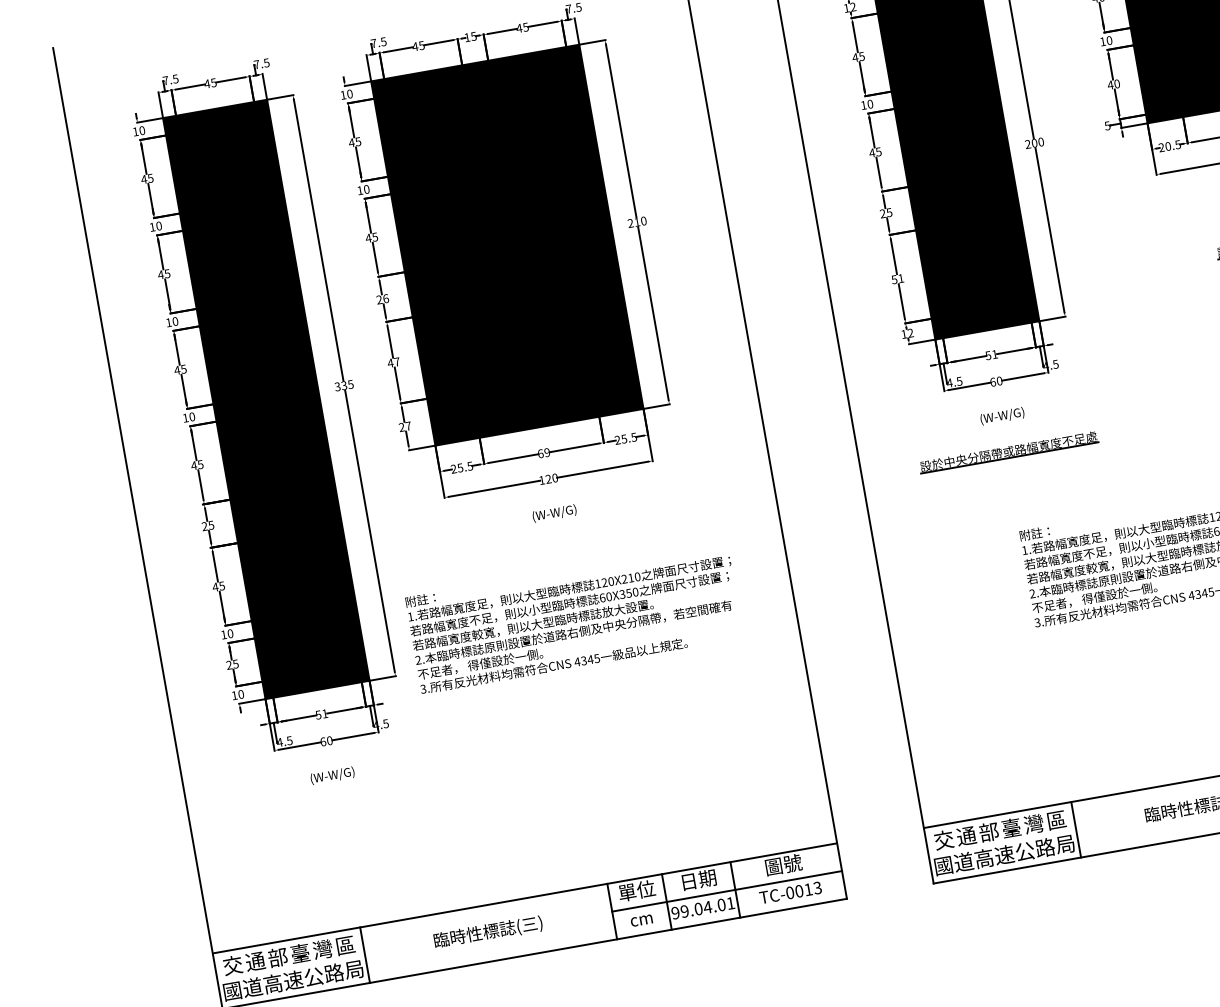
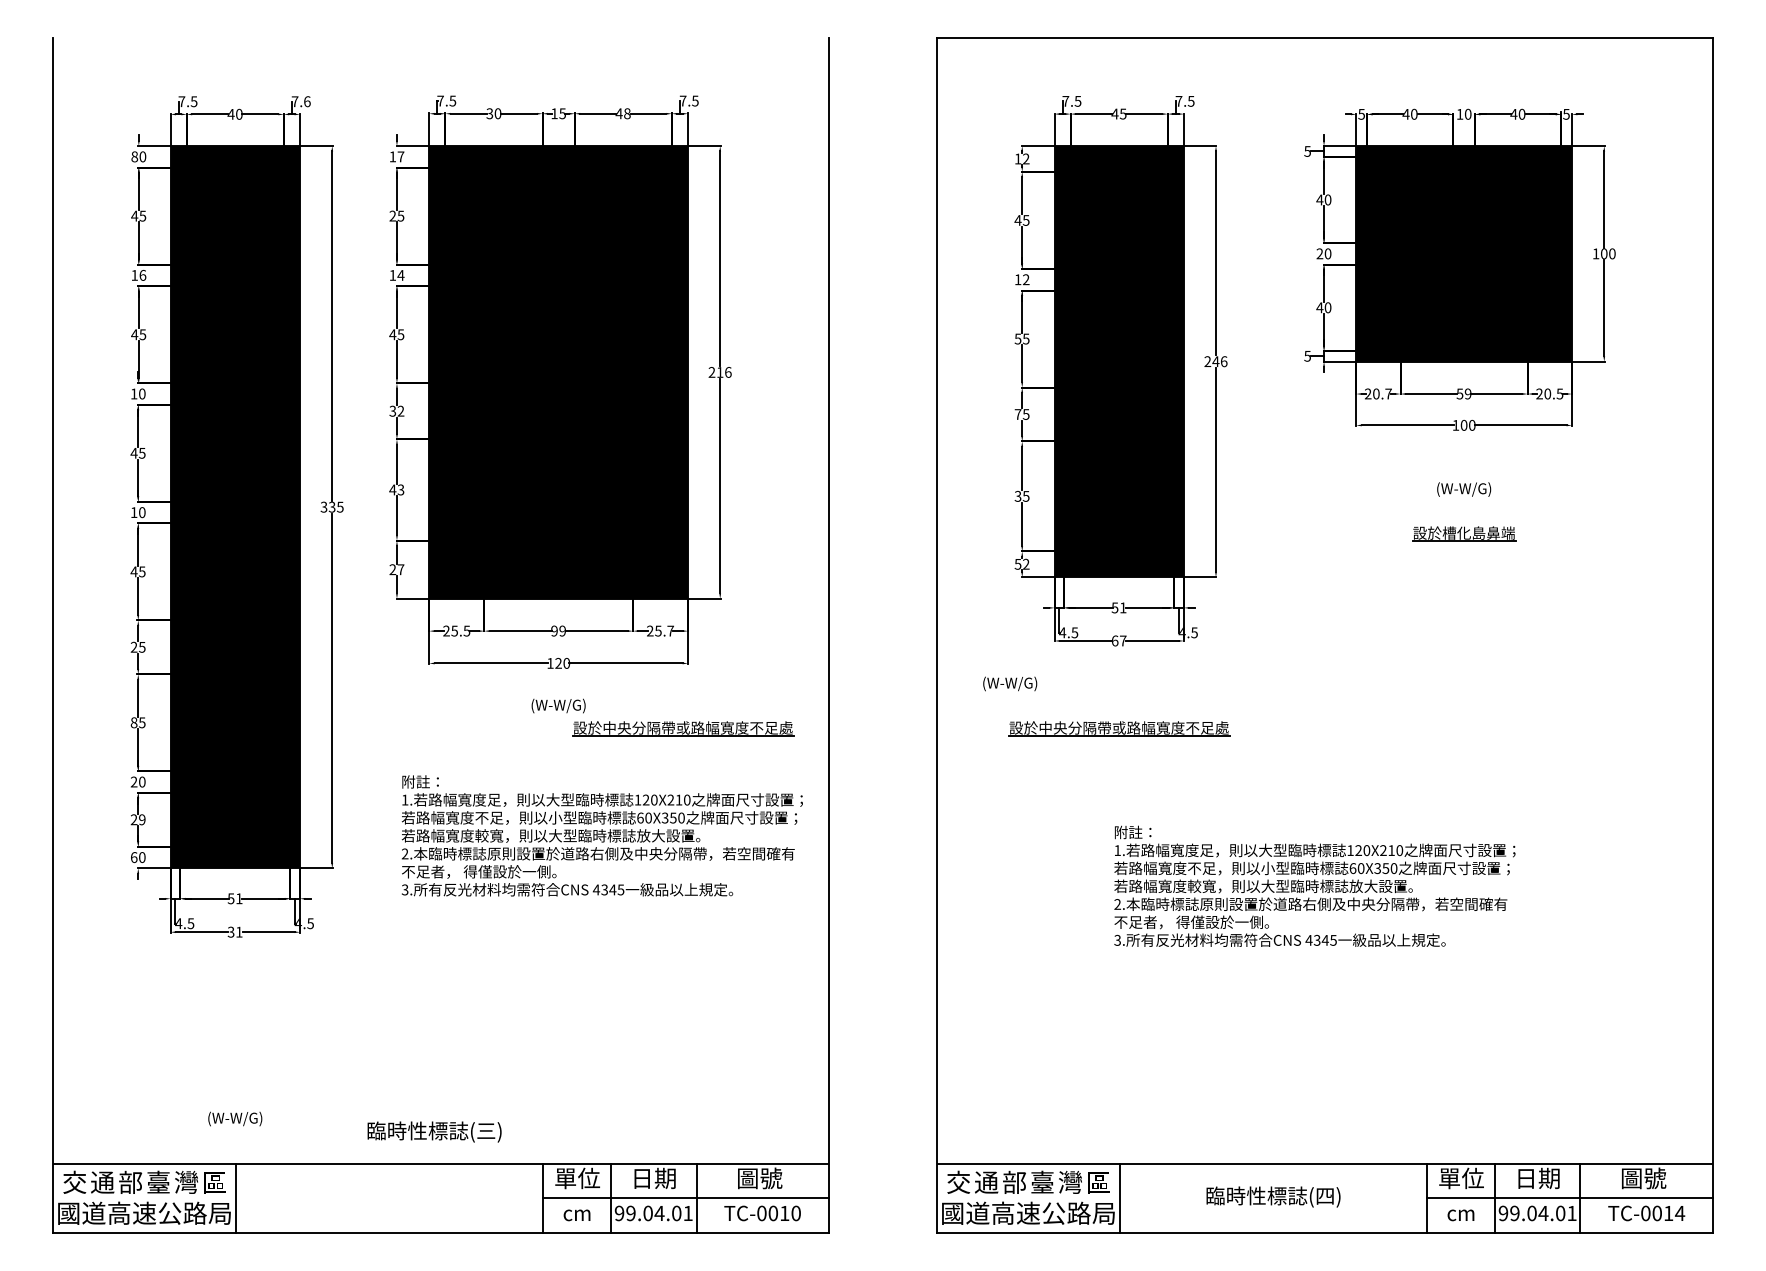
text: (525, 27) -> (627, 113), 45 -> 48
text: (1102, 41) -> (1319, 253), 10 -> 20
text: (418, 46) -> (493, 113), 45 -> 30
text: (266, 62) -> (307, 101), 7.5 -> 7.6
text: (213, 82) -> (238, 113), 45 -> 40
text: (349, 93) -> (400, 156), 10 -> 17
text: (870, 104) -> (1026, 279), 10 -> 12
text: (135, 131) -> (134, 156), 10 -> 80
text: (351, 142) -> (392, 215), 45 -> 25
text: (1037, 142) -> (1219, 361), 200 -> 246
text: (1177, 144) -> (1388, 393), 20.5 -> 20.7
text: (871, 152) -> (1017, 338), 45 -> 55
text: (366, 189) -> (400, 275), 10 -> 14
text: (882, 213) -> (1017, 414), 25 -> 75
text: (643, 221) -> (728, 372), 210 -> 216
text: (158, 226) -> (142, 275), 10 -> 16
text: (897, 278) -> (1022, 495), 51 -> 35
text: (382, 298) -> (396, 410), 26 -> 32
text: (903, 334) -> (1017, 564), 12 -> 52
text: (396, 361) -> (400, 489), 47 -> 43
text: (999, 380) -> (1123, 640), 60 -> 67
text: (1002, 415) -> (1010, 683), moved
text: (633, 436) -> (670, 630), 25.5 -> 25.7
text: (540, 453) -> (554, 630), 69 -> 99
part: (658, 513) -> (683, 728), added
text: (214, 587) -> (133, 722), 45 -> 85
text: (573, 617) -> (601, 835), moved
text: (223, 634) -> (133, 781), 10 -> 20
text: (235, 663) -> (142, 819), 25 -> 29
text: (234, 695) -> (134, 857), 10 -> 60
text: (325, 740) -> (234, 931), 60 -> 31
text: (332, 775) -> (235, 1118), moved
text: (817, 888) -> (795, 1213), TC-0013 -> TC-0010
text: (488, 932) -> (434, 1131), moved

